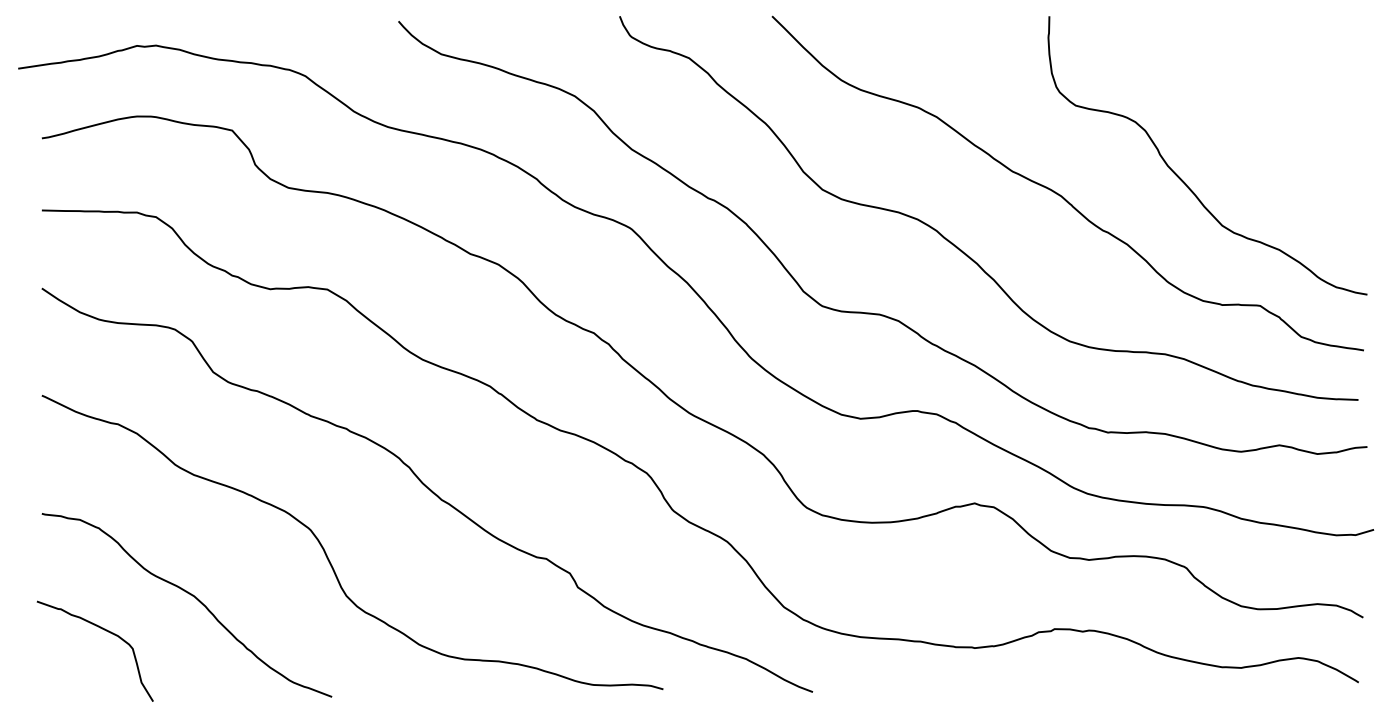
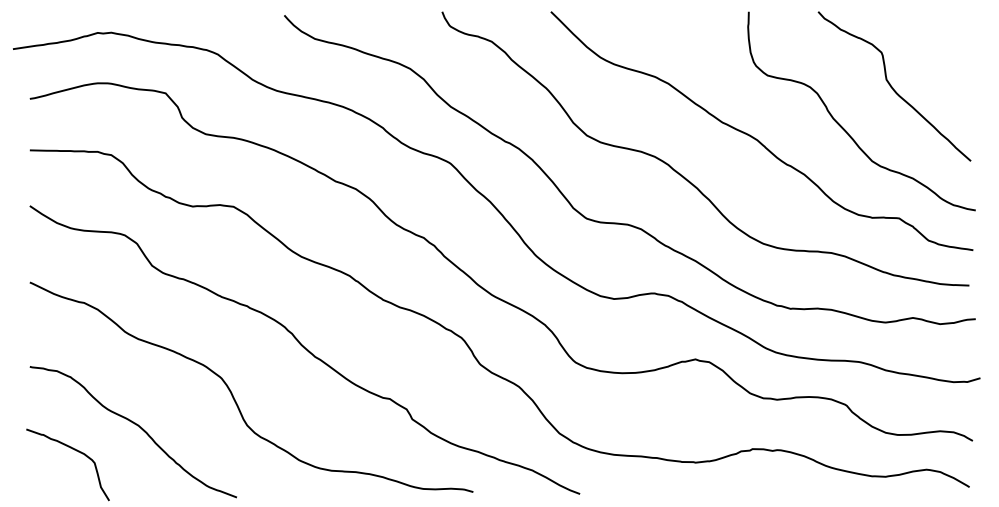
curve: (1251, 122) -> (893, 87), added

